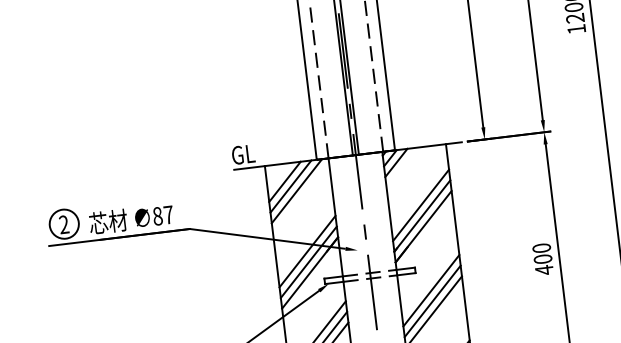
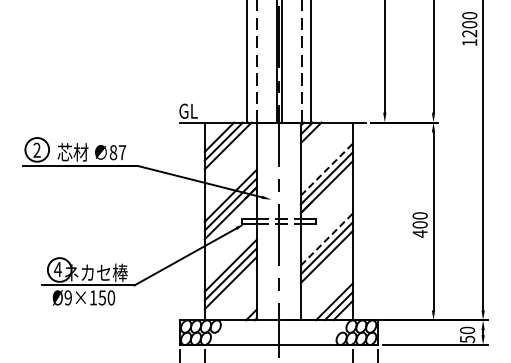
line: (420, 205) -> (326, 169), solid -> dashed
line: (430, 290) -> (326, 239), solid -> dashed

